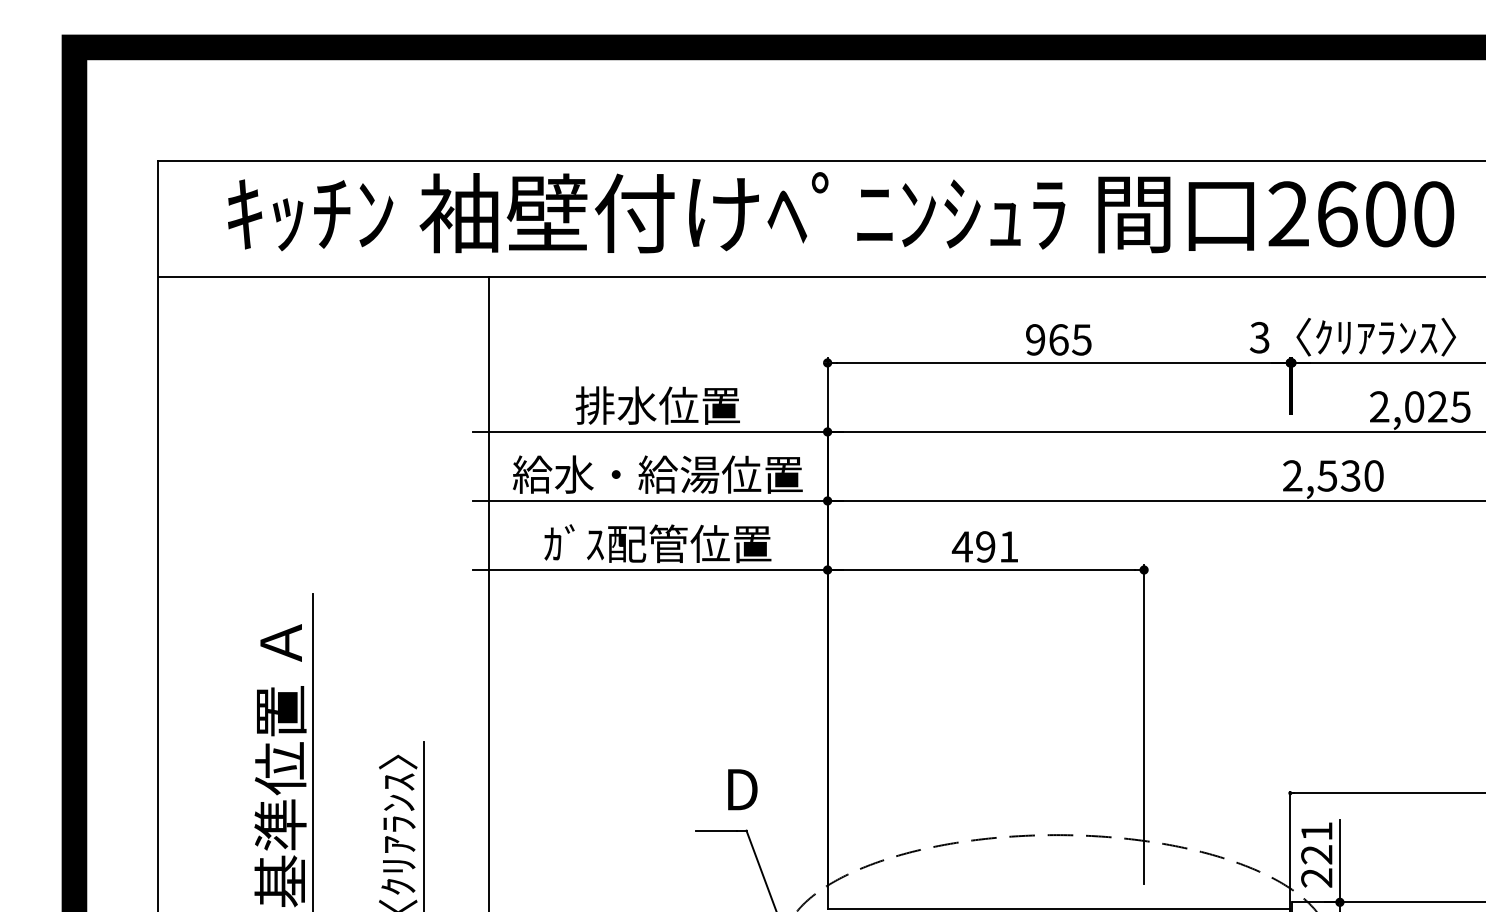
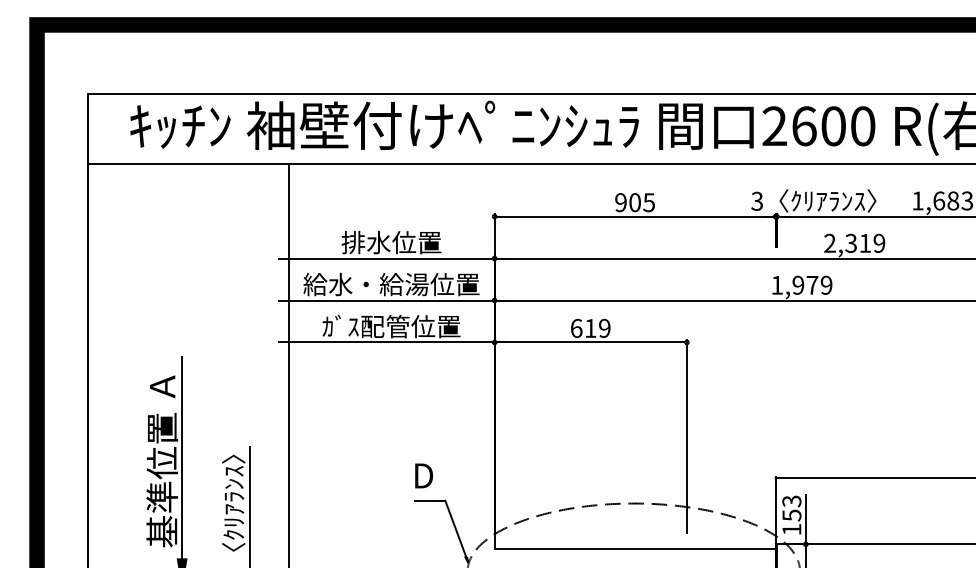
text: (1059, 339) -> (635, 202), 965 -> 905
text: (1438, 405) -> (865, 242), 2,025 -> 2,319
text: (1332, 474) -> (801, 284), 2,530 -> 1,979
text: (985, 547) -> (590, 328), 491 -> 619
text: (741, 788) -> (423, 475), moved
text: (1316, 854) -> (791, 515), 221 -> 153

